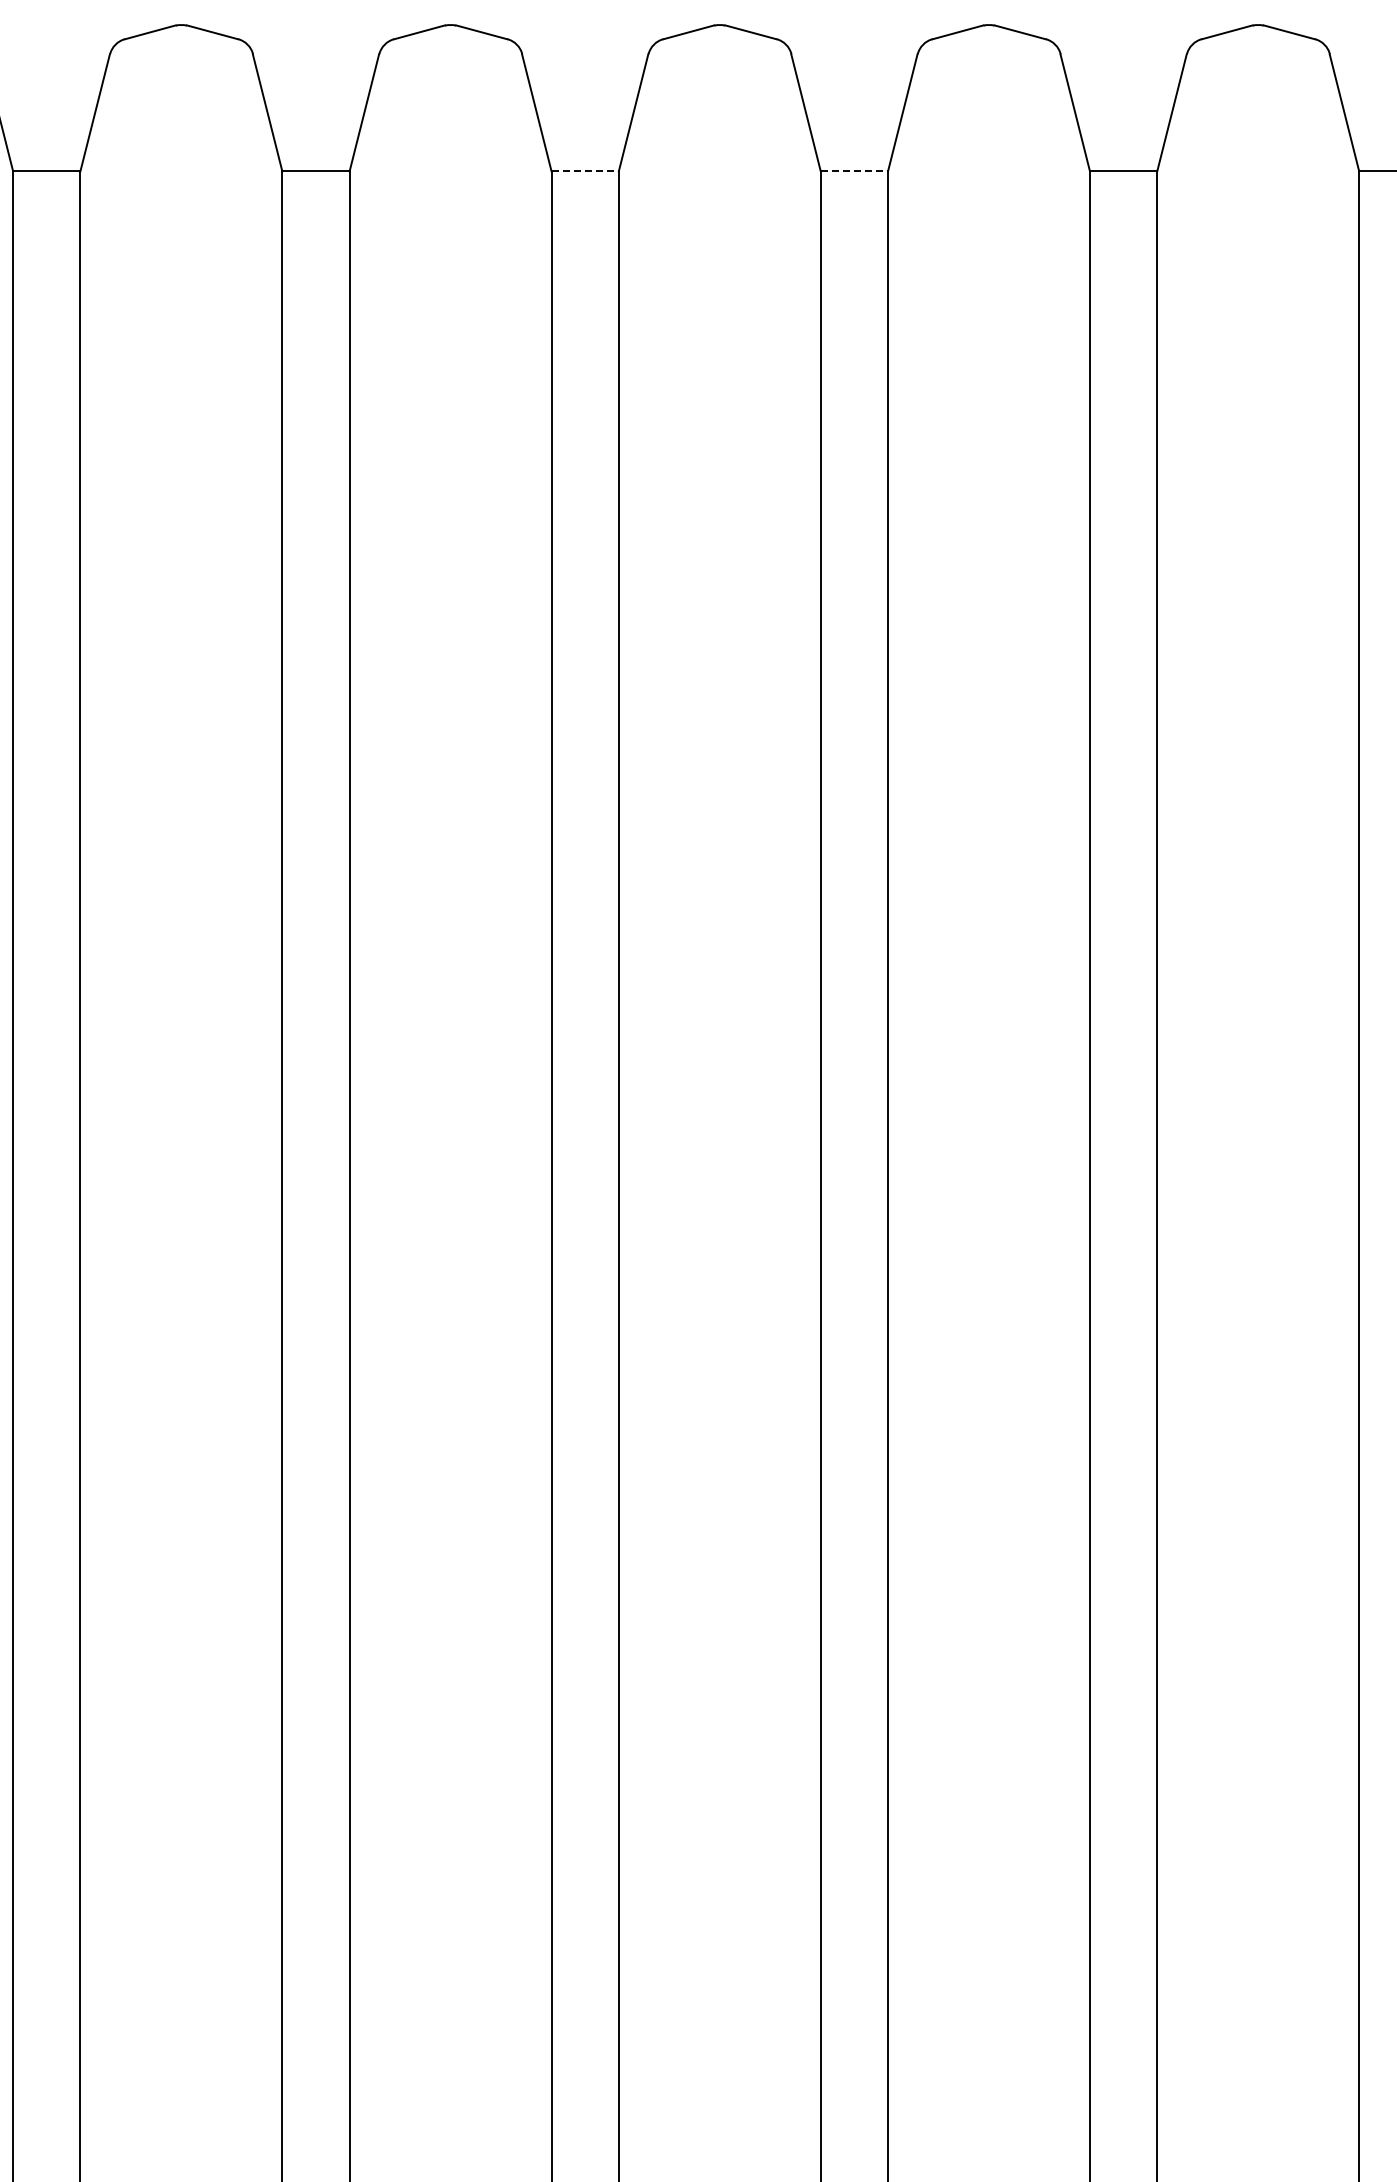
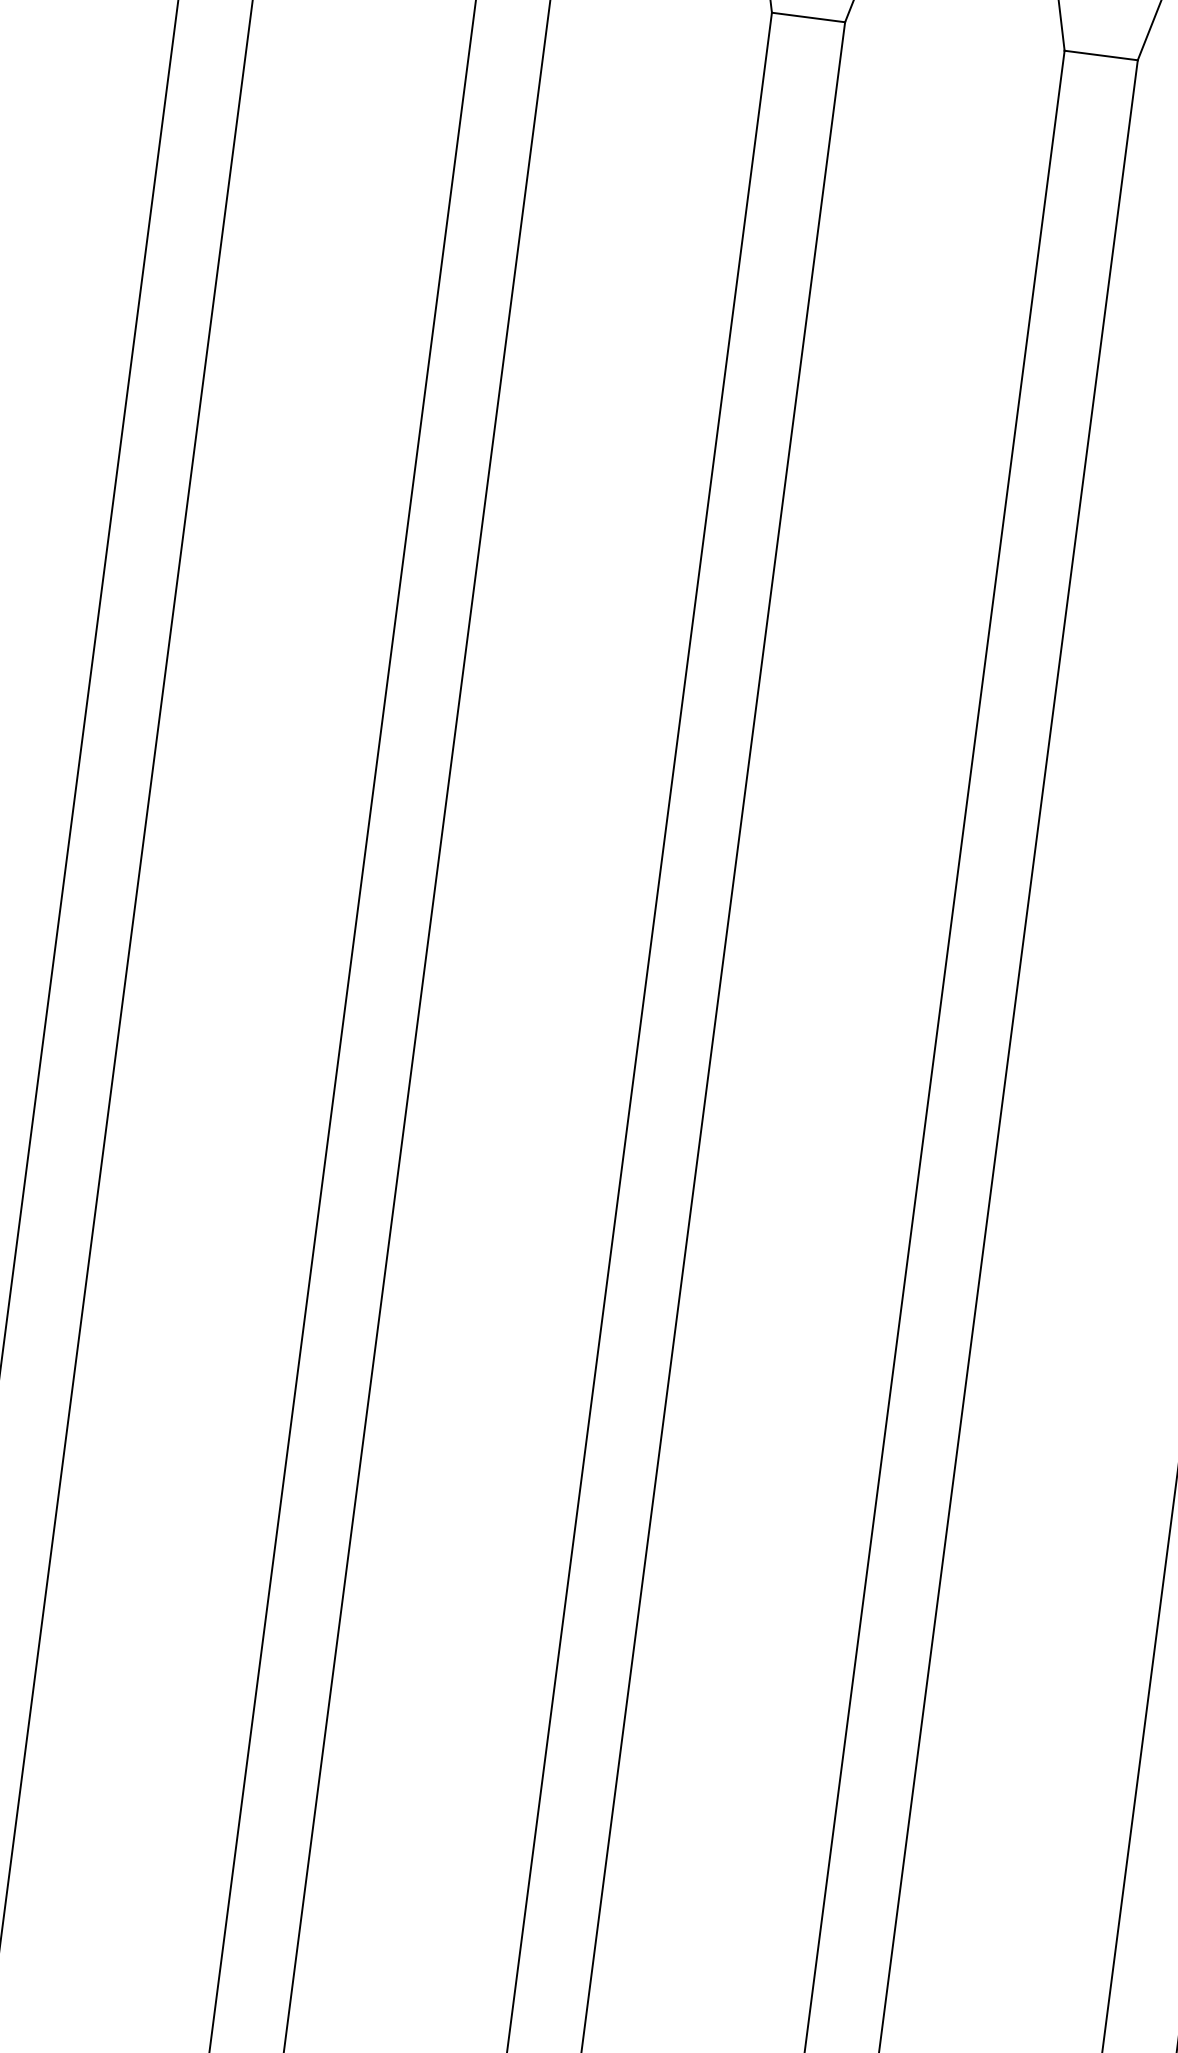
line: (585, 171) -> (808, 17), dashed -> solid
line: (854, 171) -> (1101, 55), dashed -> solid

